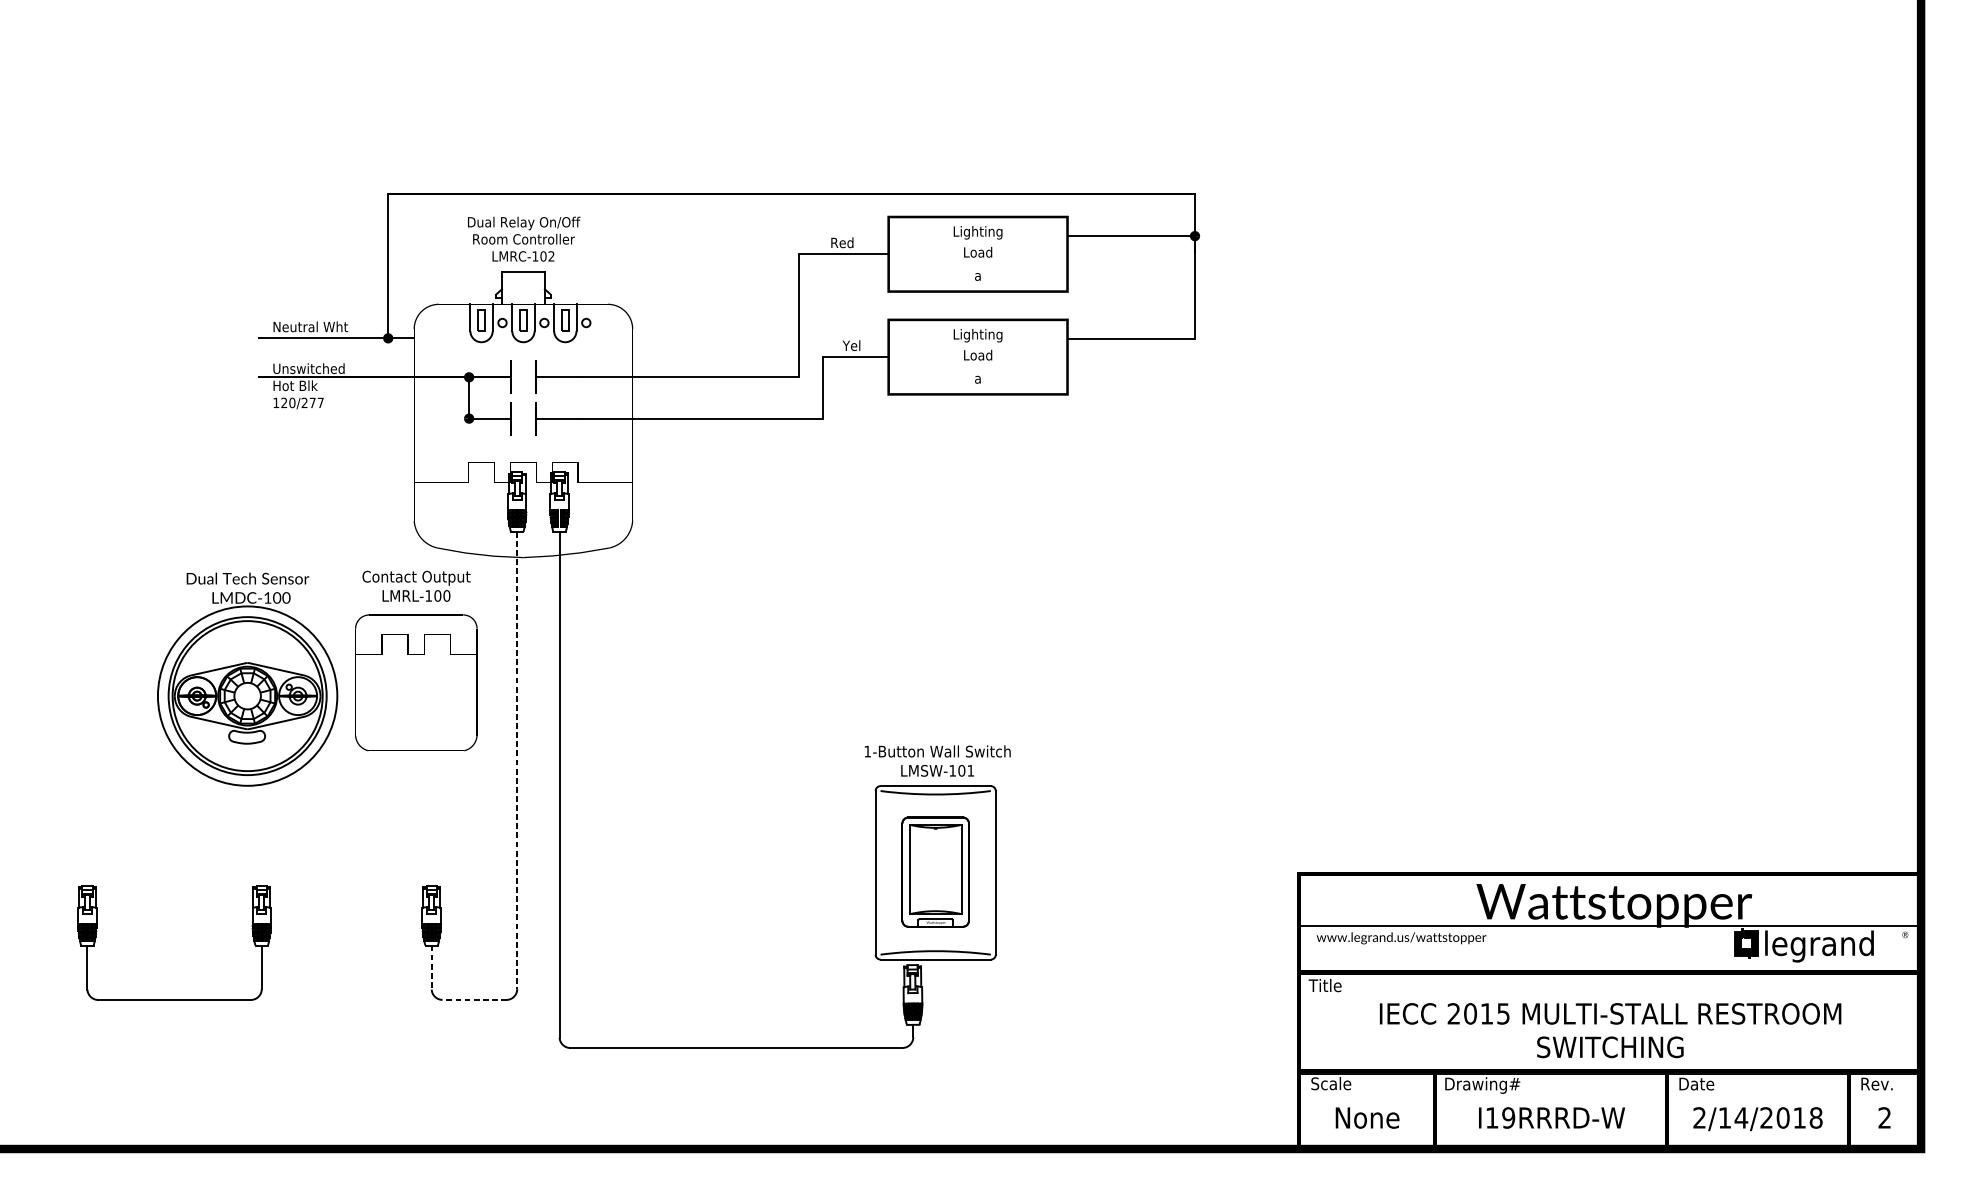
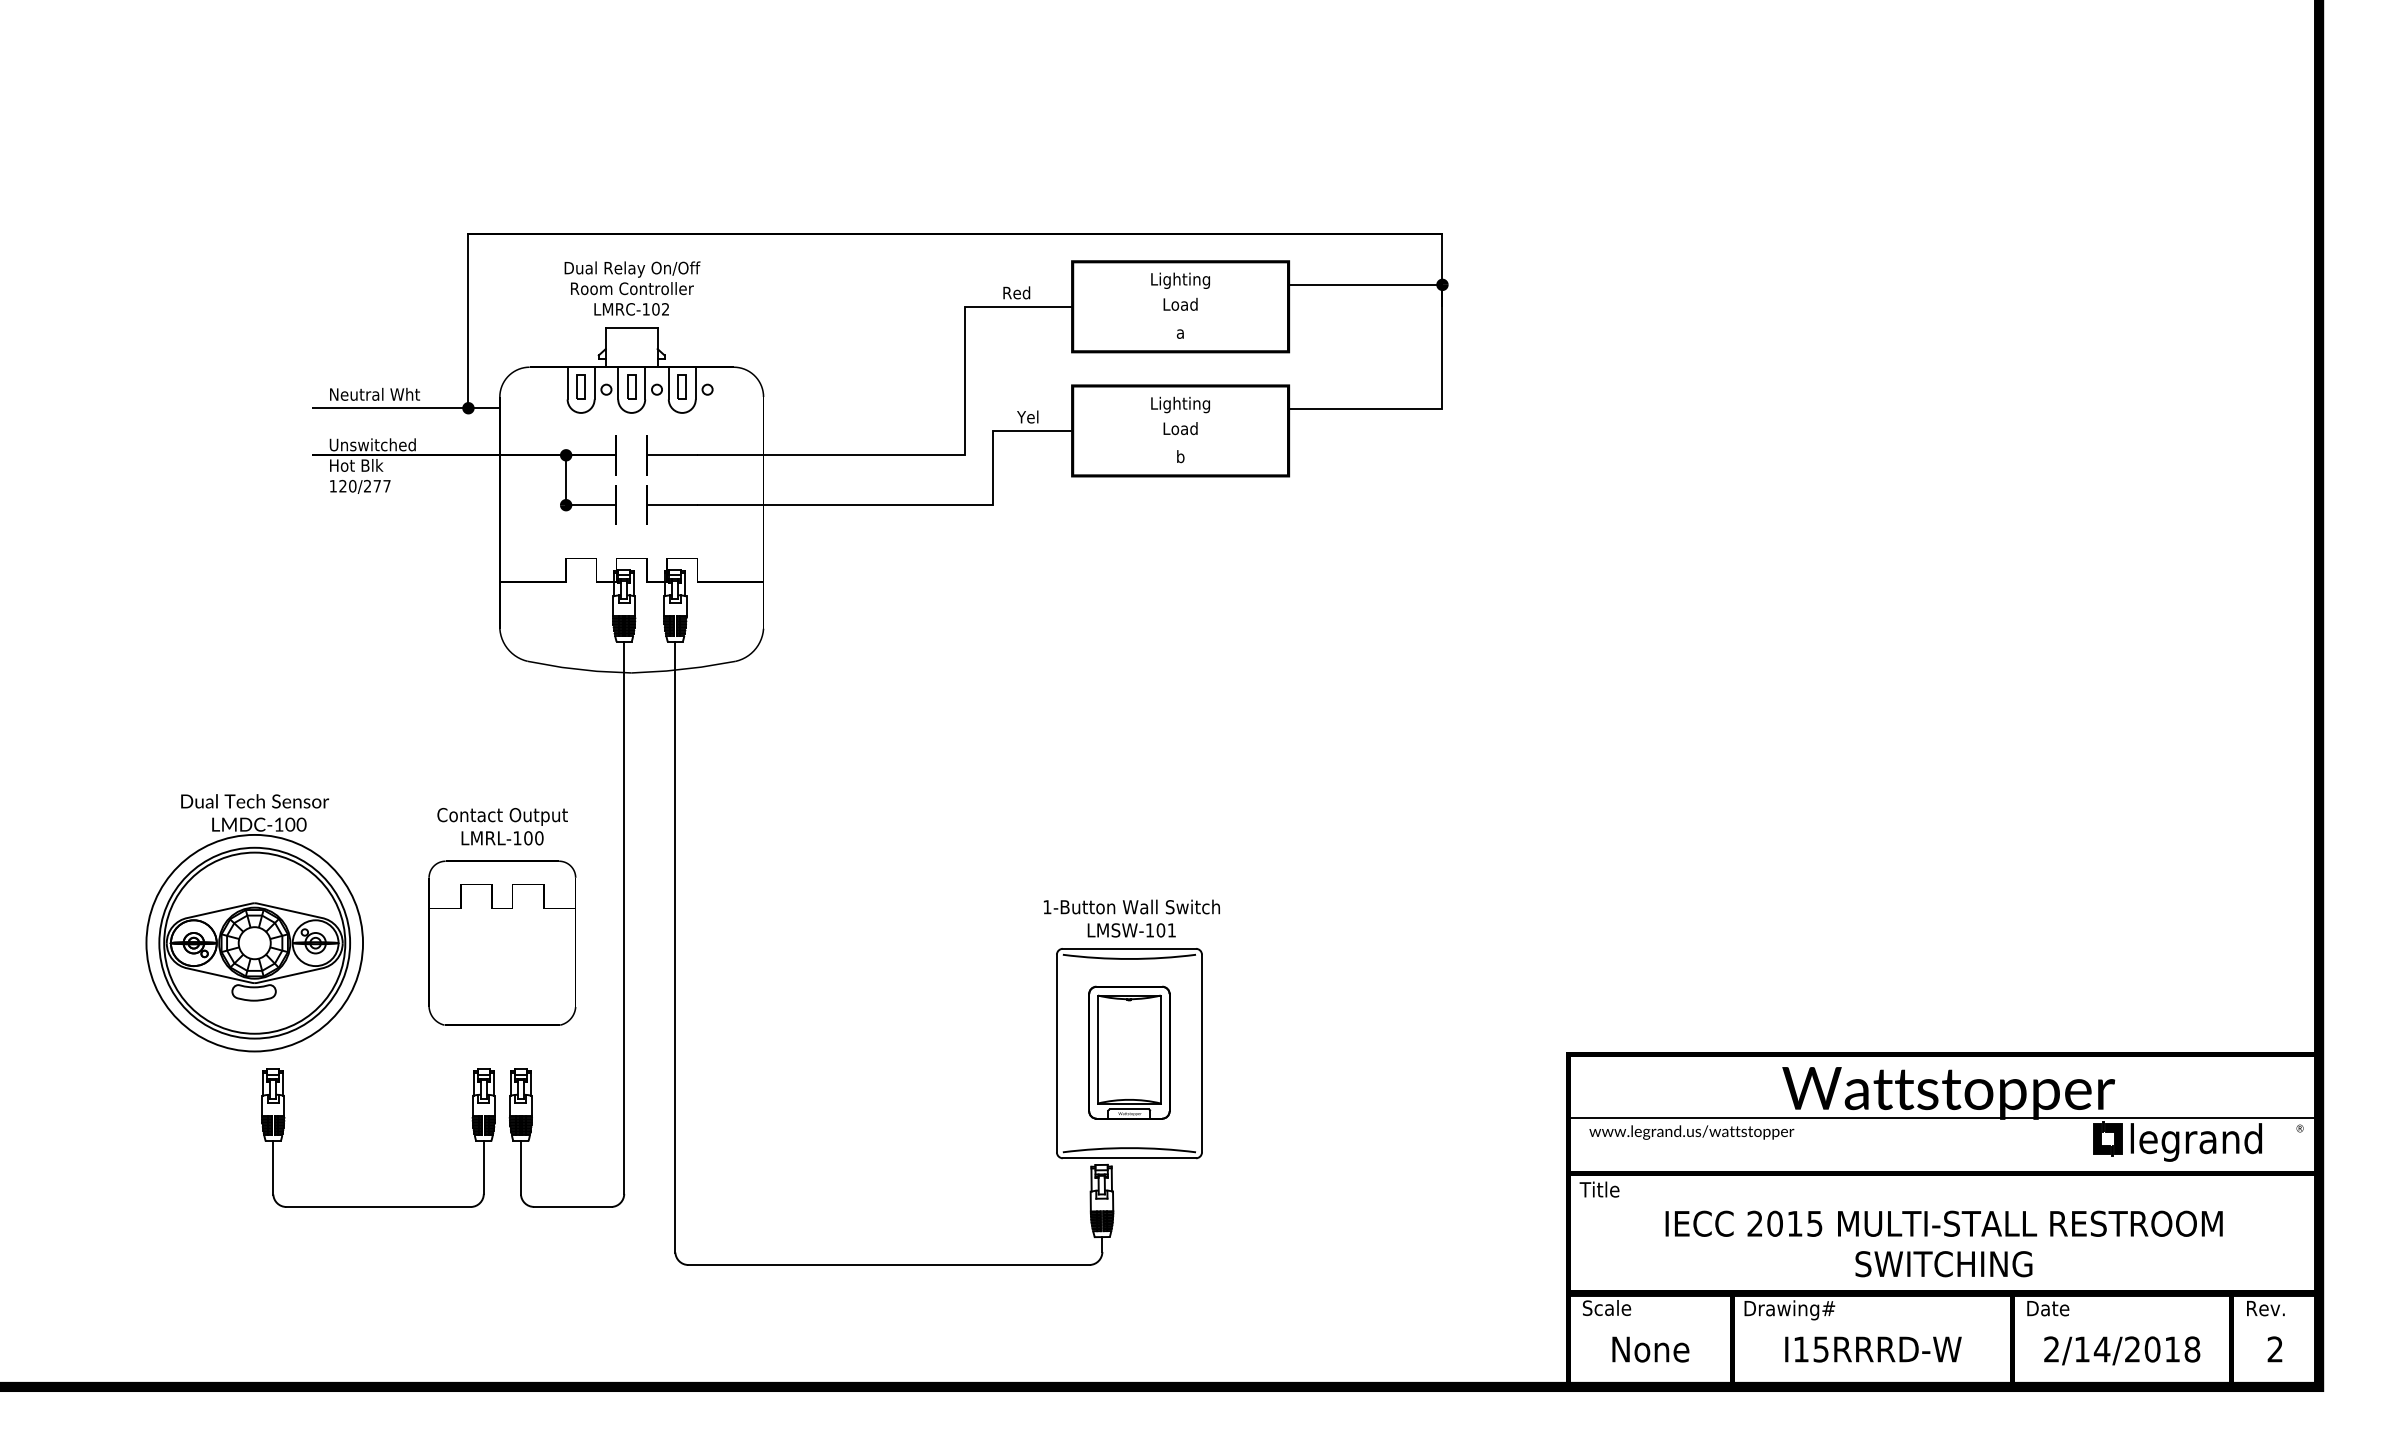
text: (978, 378) -> (1180, 456), a -> b
text: (416, 660) -> (502, 916), moved
part: (247, 679) -> (254, 923), moved
line: (517, 760) -> (624, 918), dashed -> solid
line: (431, 967) -> (520, 1167), dashed -> solid
part: (174, 999) -> (378, 1206), moved
line: (474, 999) -> (572, 1206), dashed -> solid
text: (1508, 1117) -> (1820, 1349), I19RRRD-W -> I15RRRD-W

